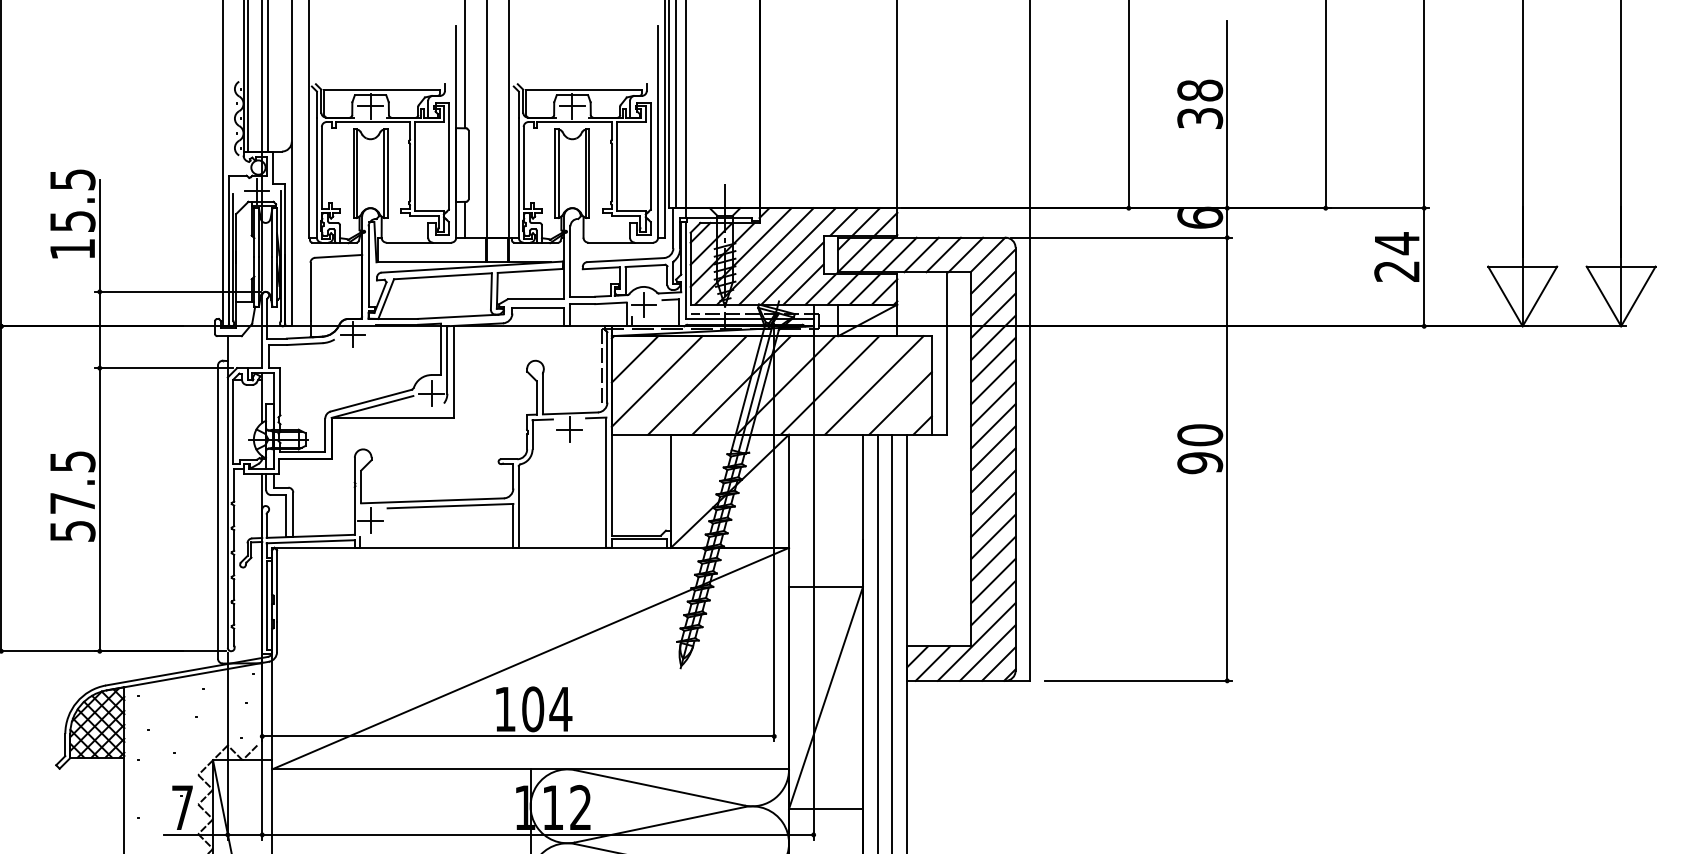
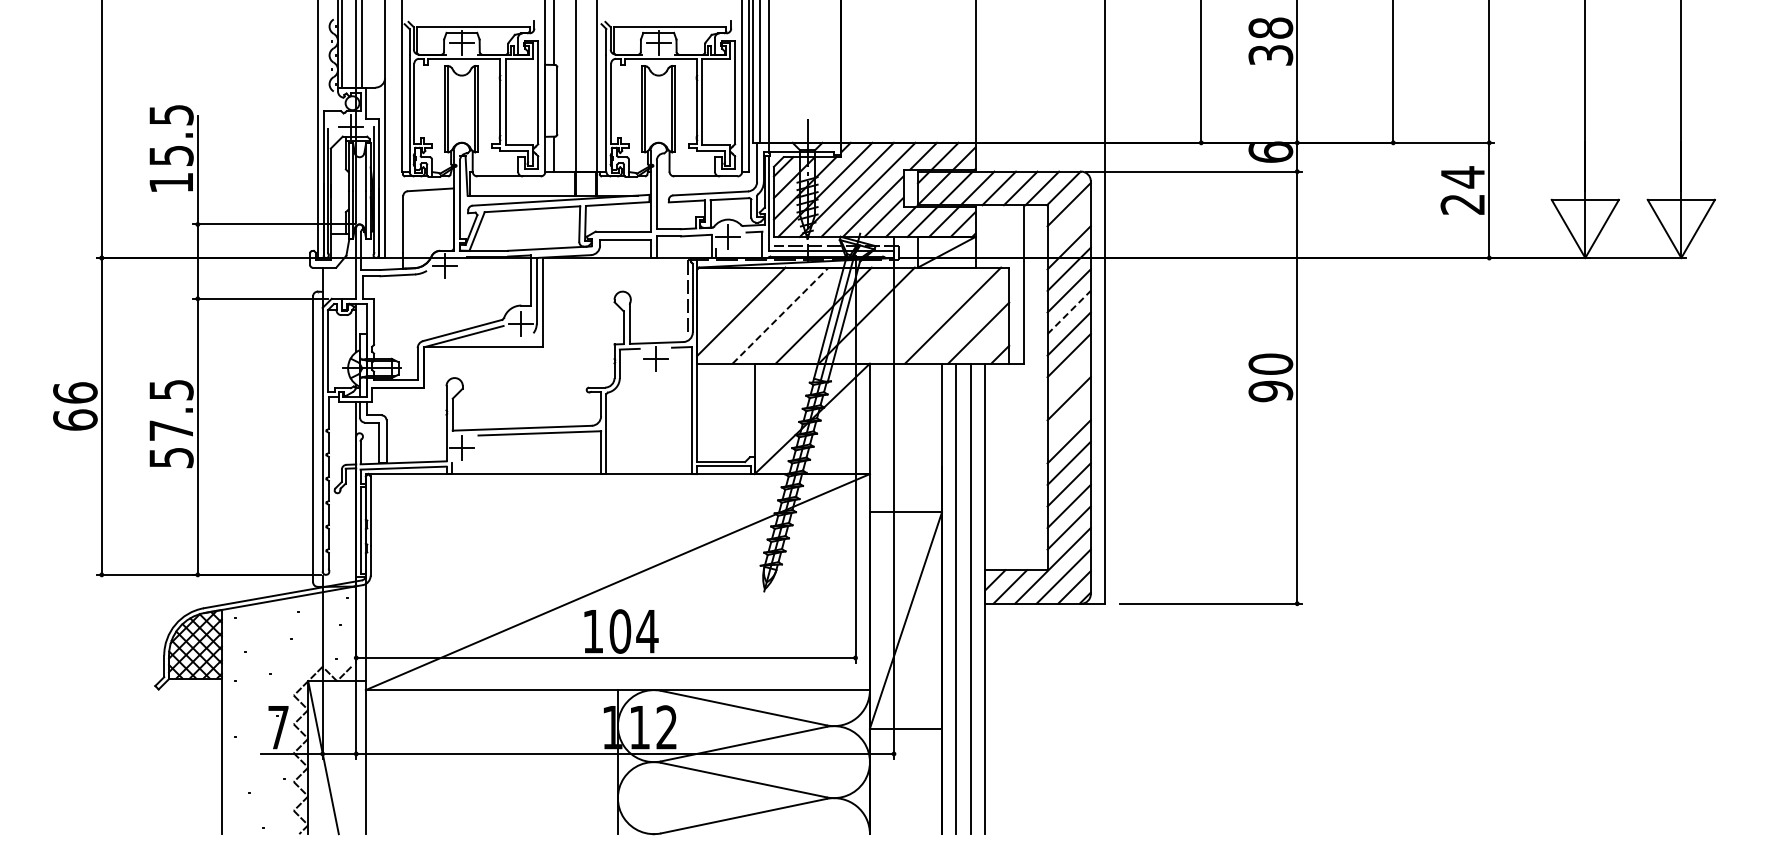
line: (992, 292) -> (1068, 225), removed
line: (634, 358) -> (719, 289), removed
line: (993, 382) -> (1069, 312), solid -> dashed
line: (697, 385) -> (780, 315), solid -> dashed
line: (830, 385) -> (910, 315), removed
line: (992, 447) -> (1068, 376), removed
line: (992, 491) -> (1068, 419), removed

